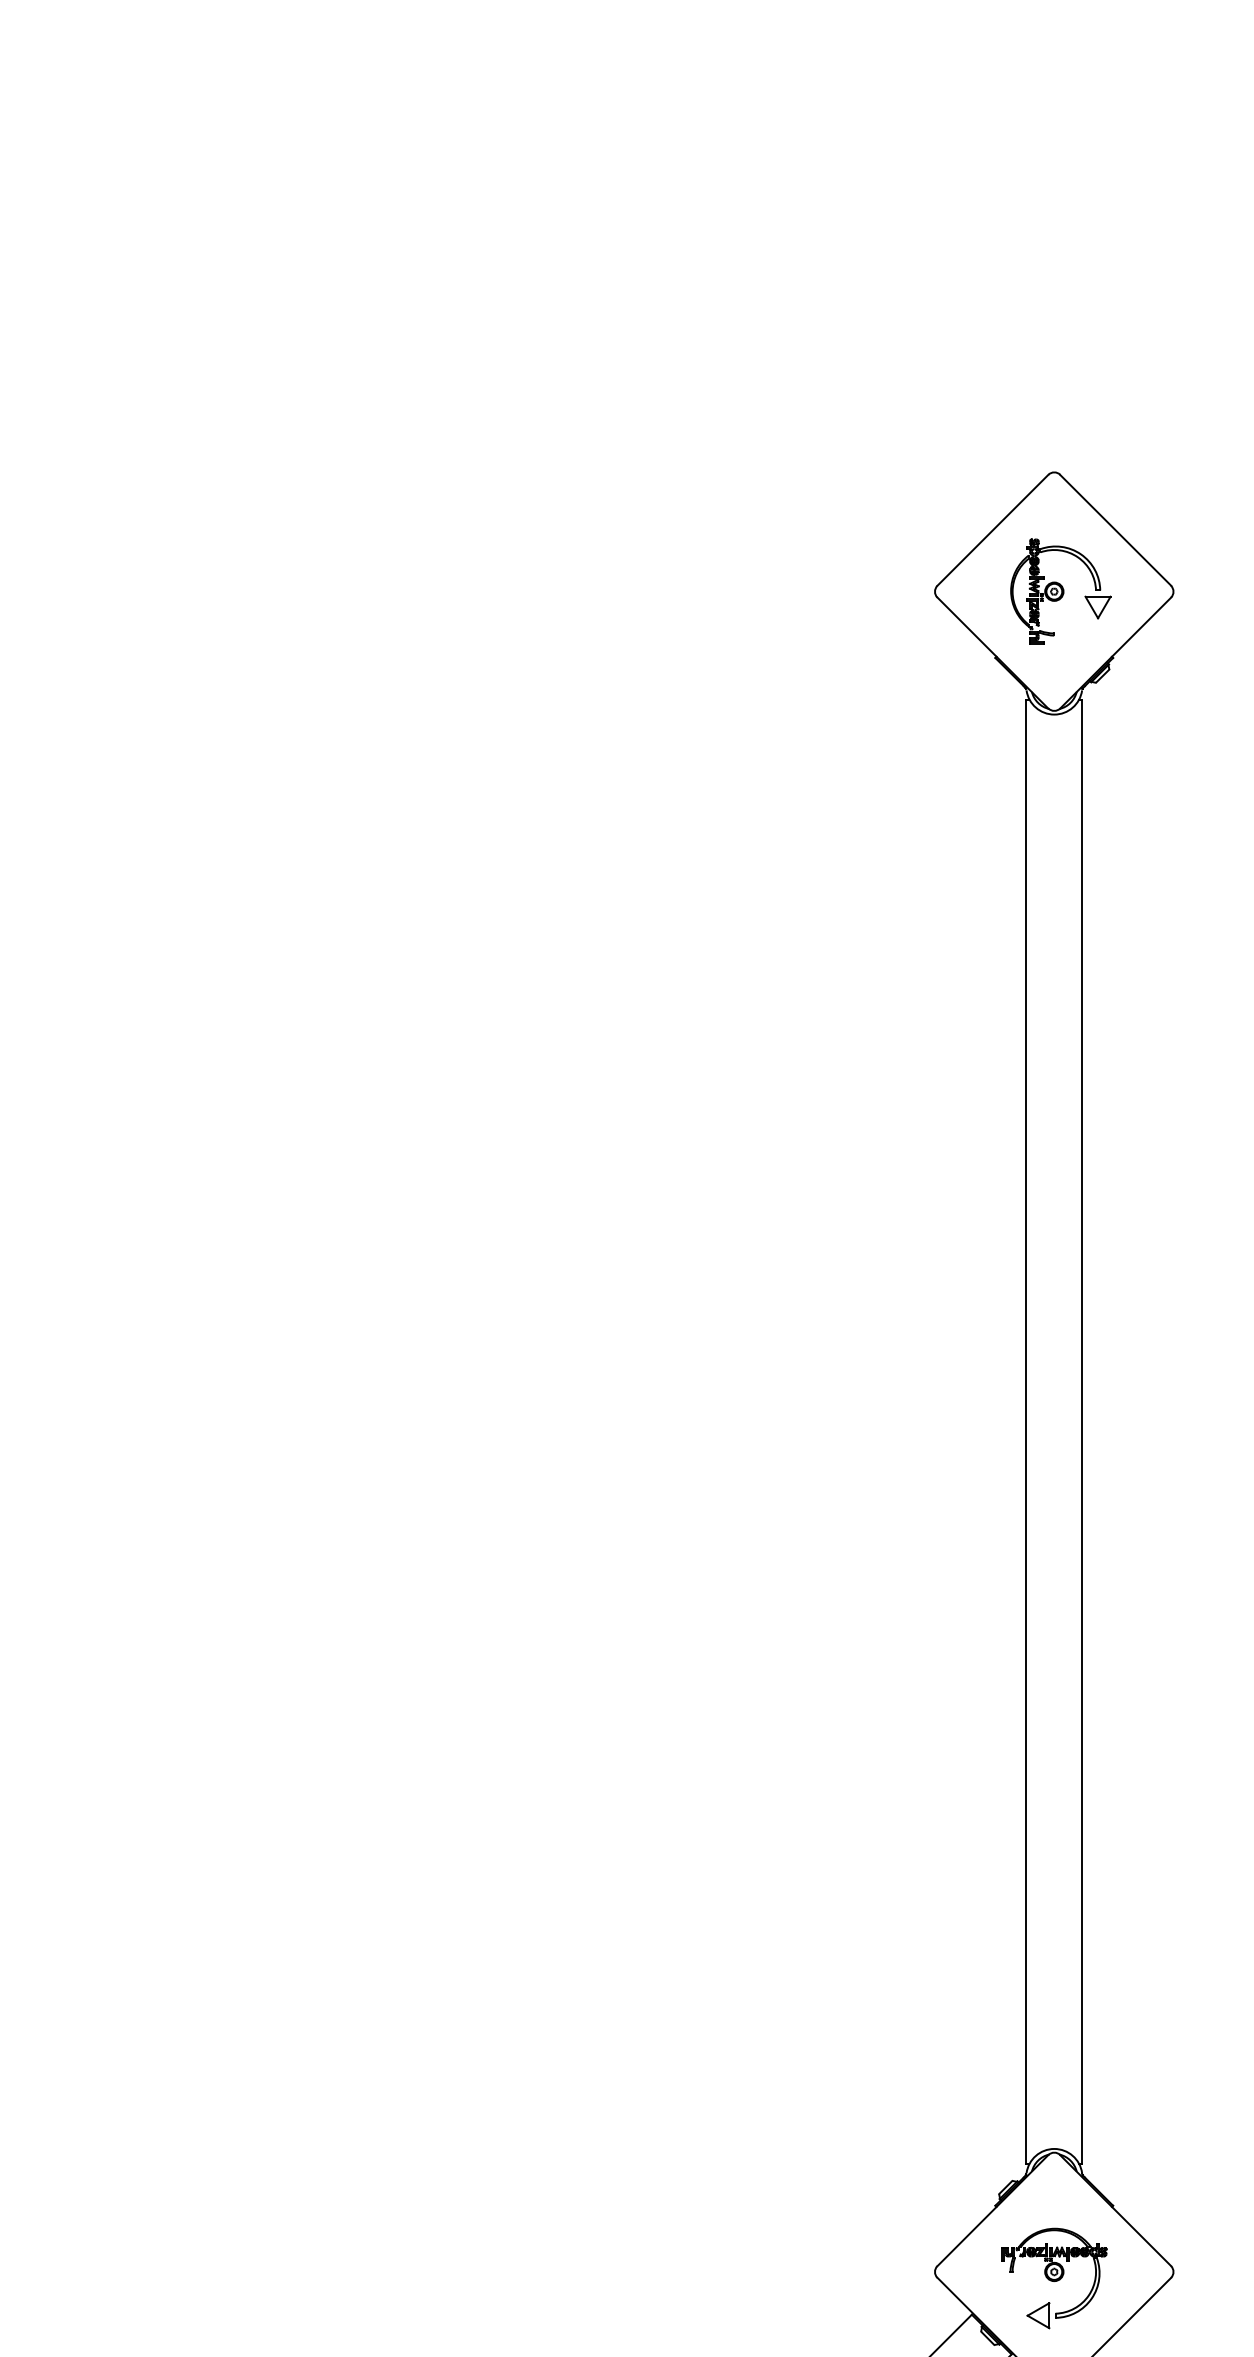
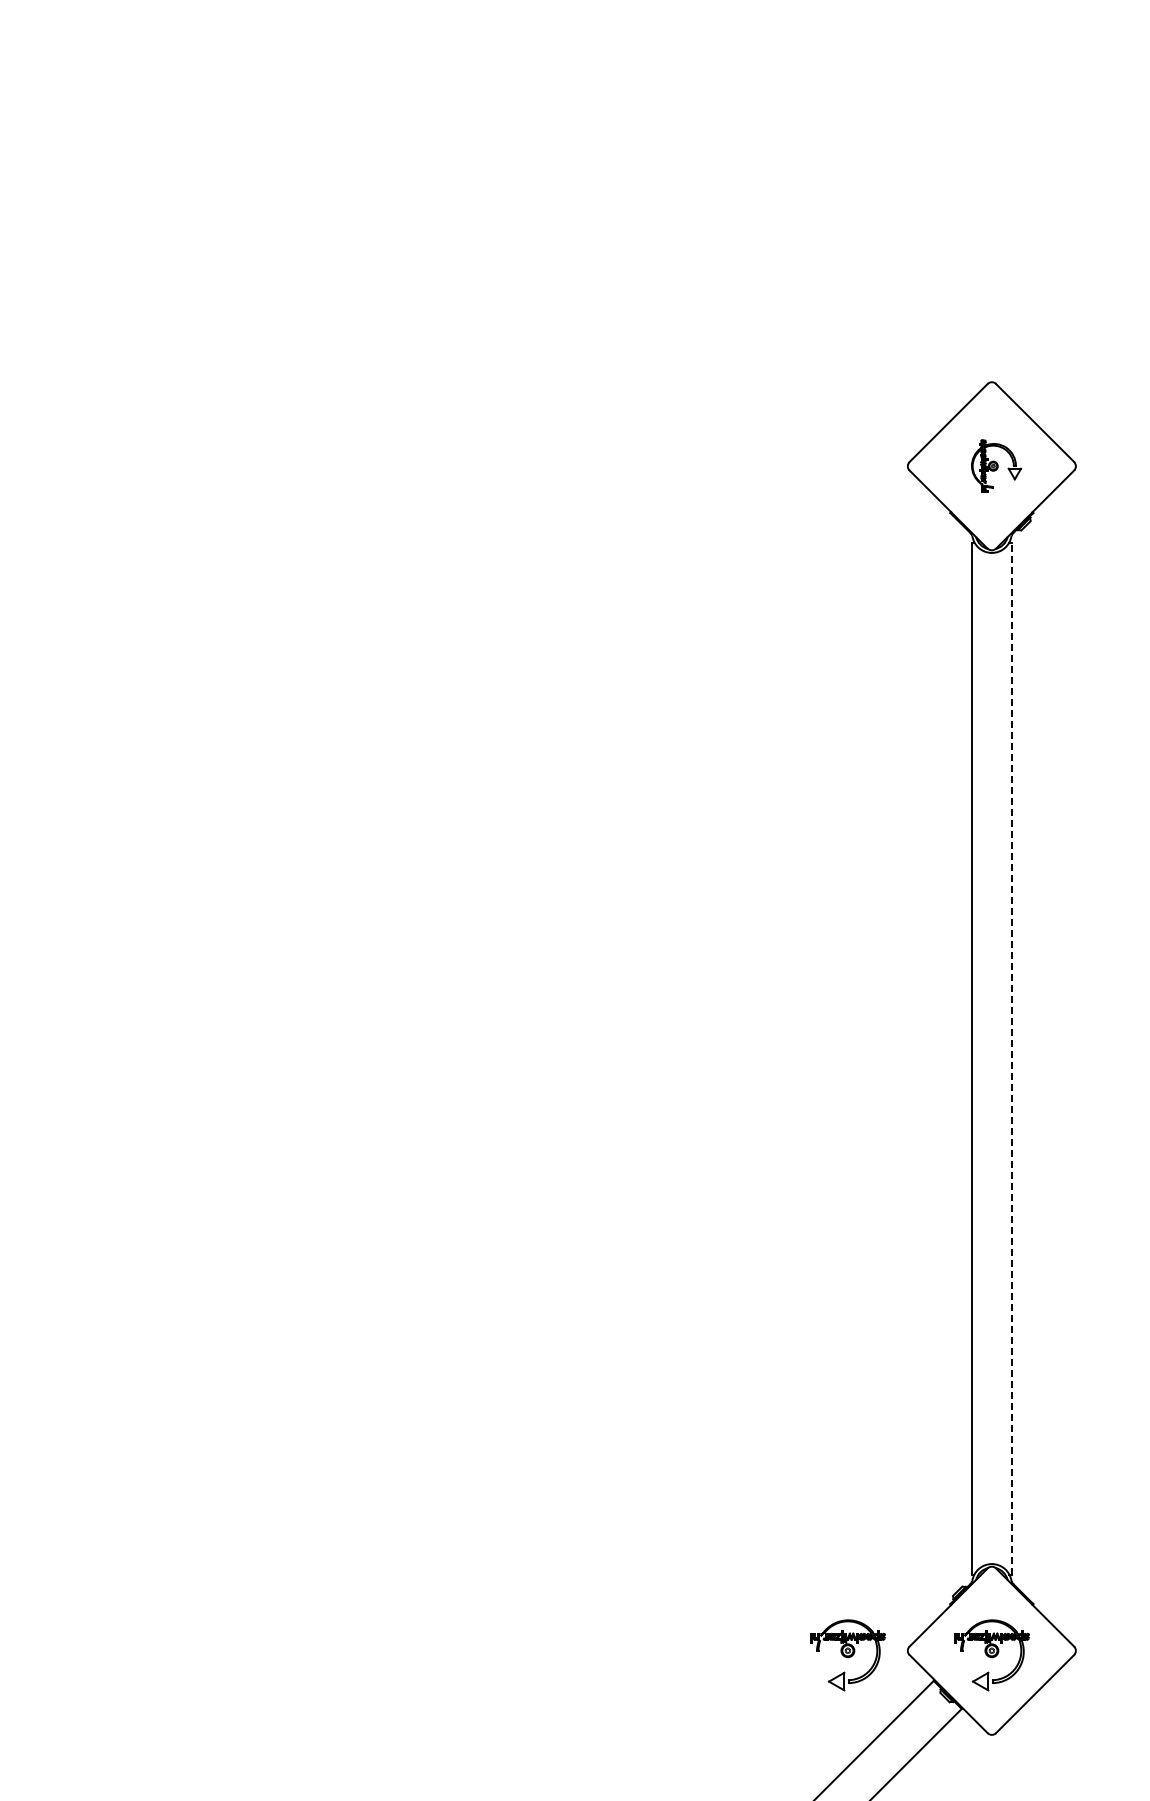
part: (1060, 590) -> (996, 465), size x0.7
line: (1082, 1431) -> (1011, 1058), solid -> dashed
part: (849, 2278) -> (847, 1655), added

